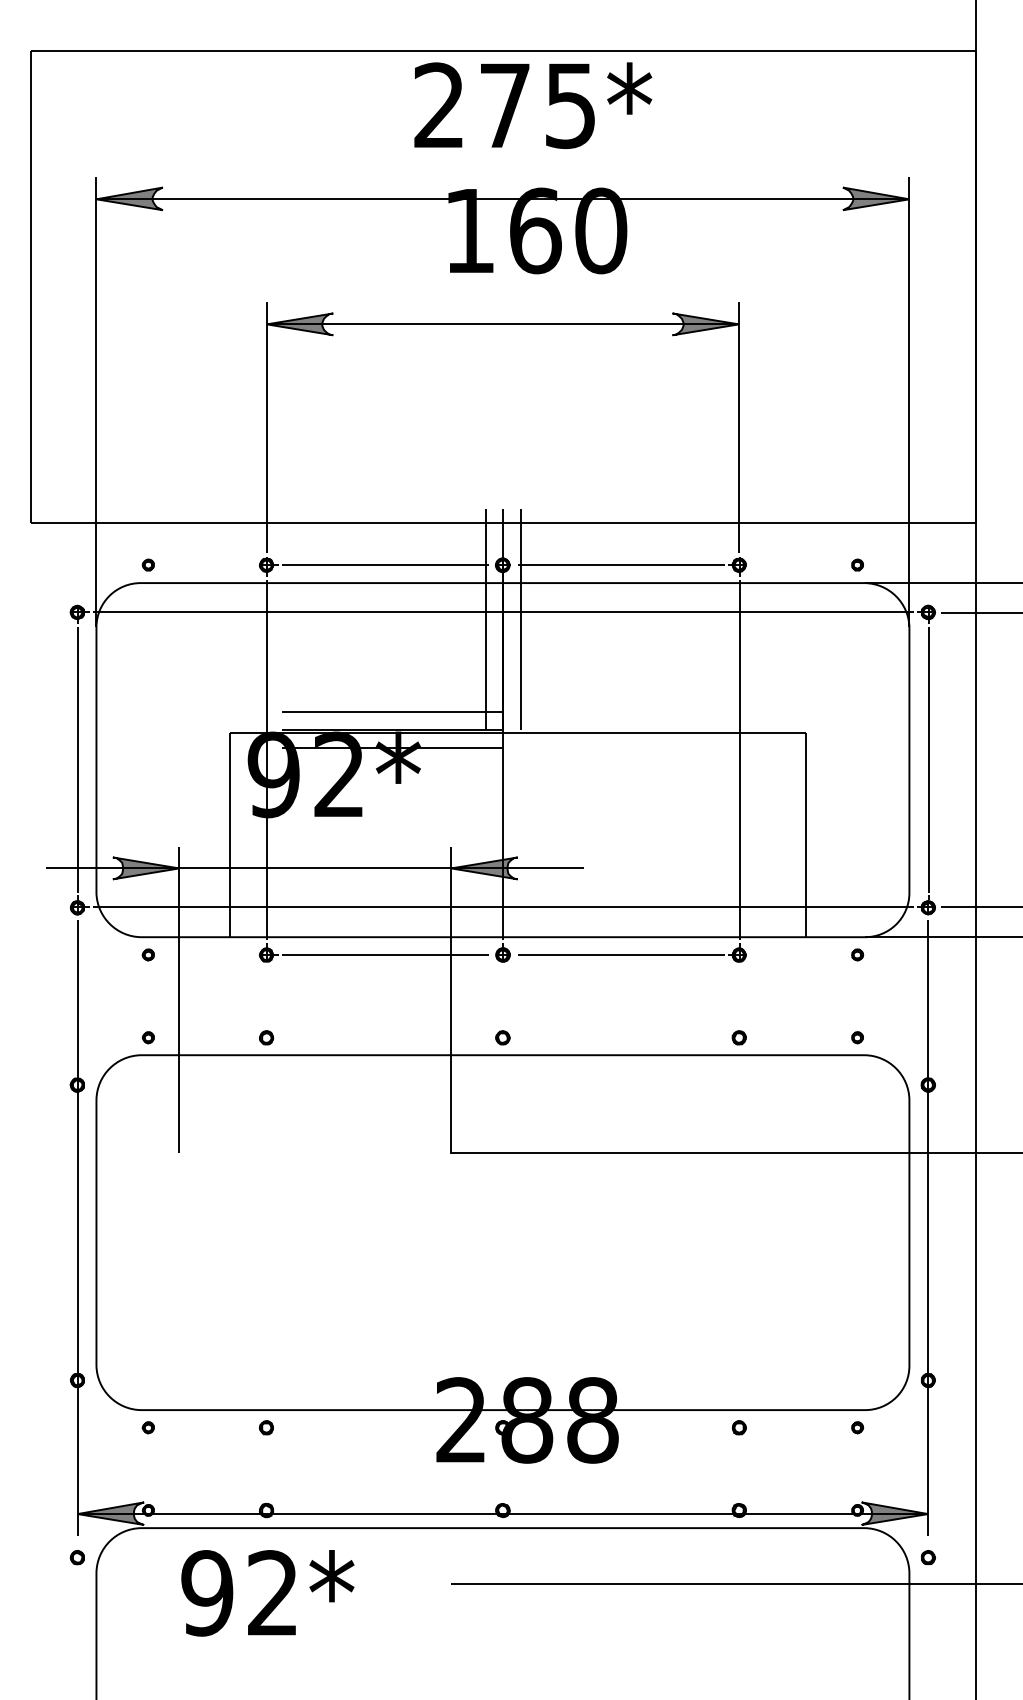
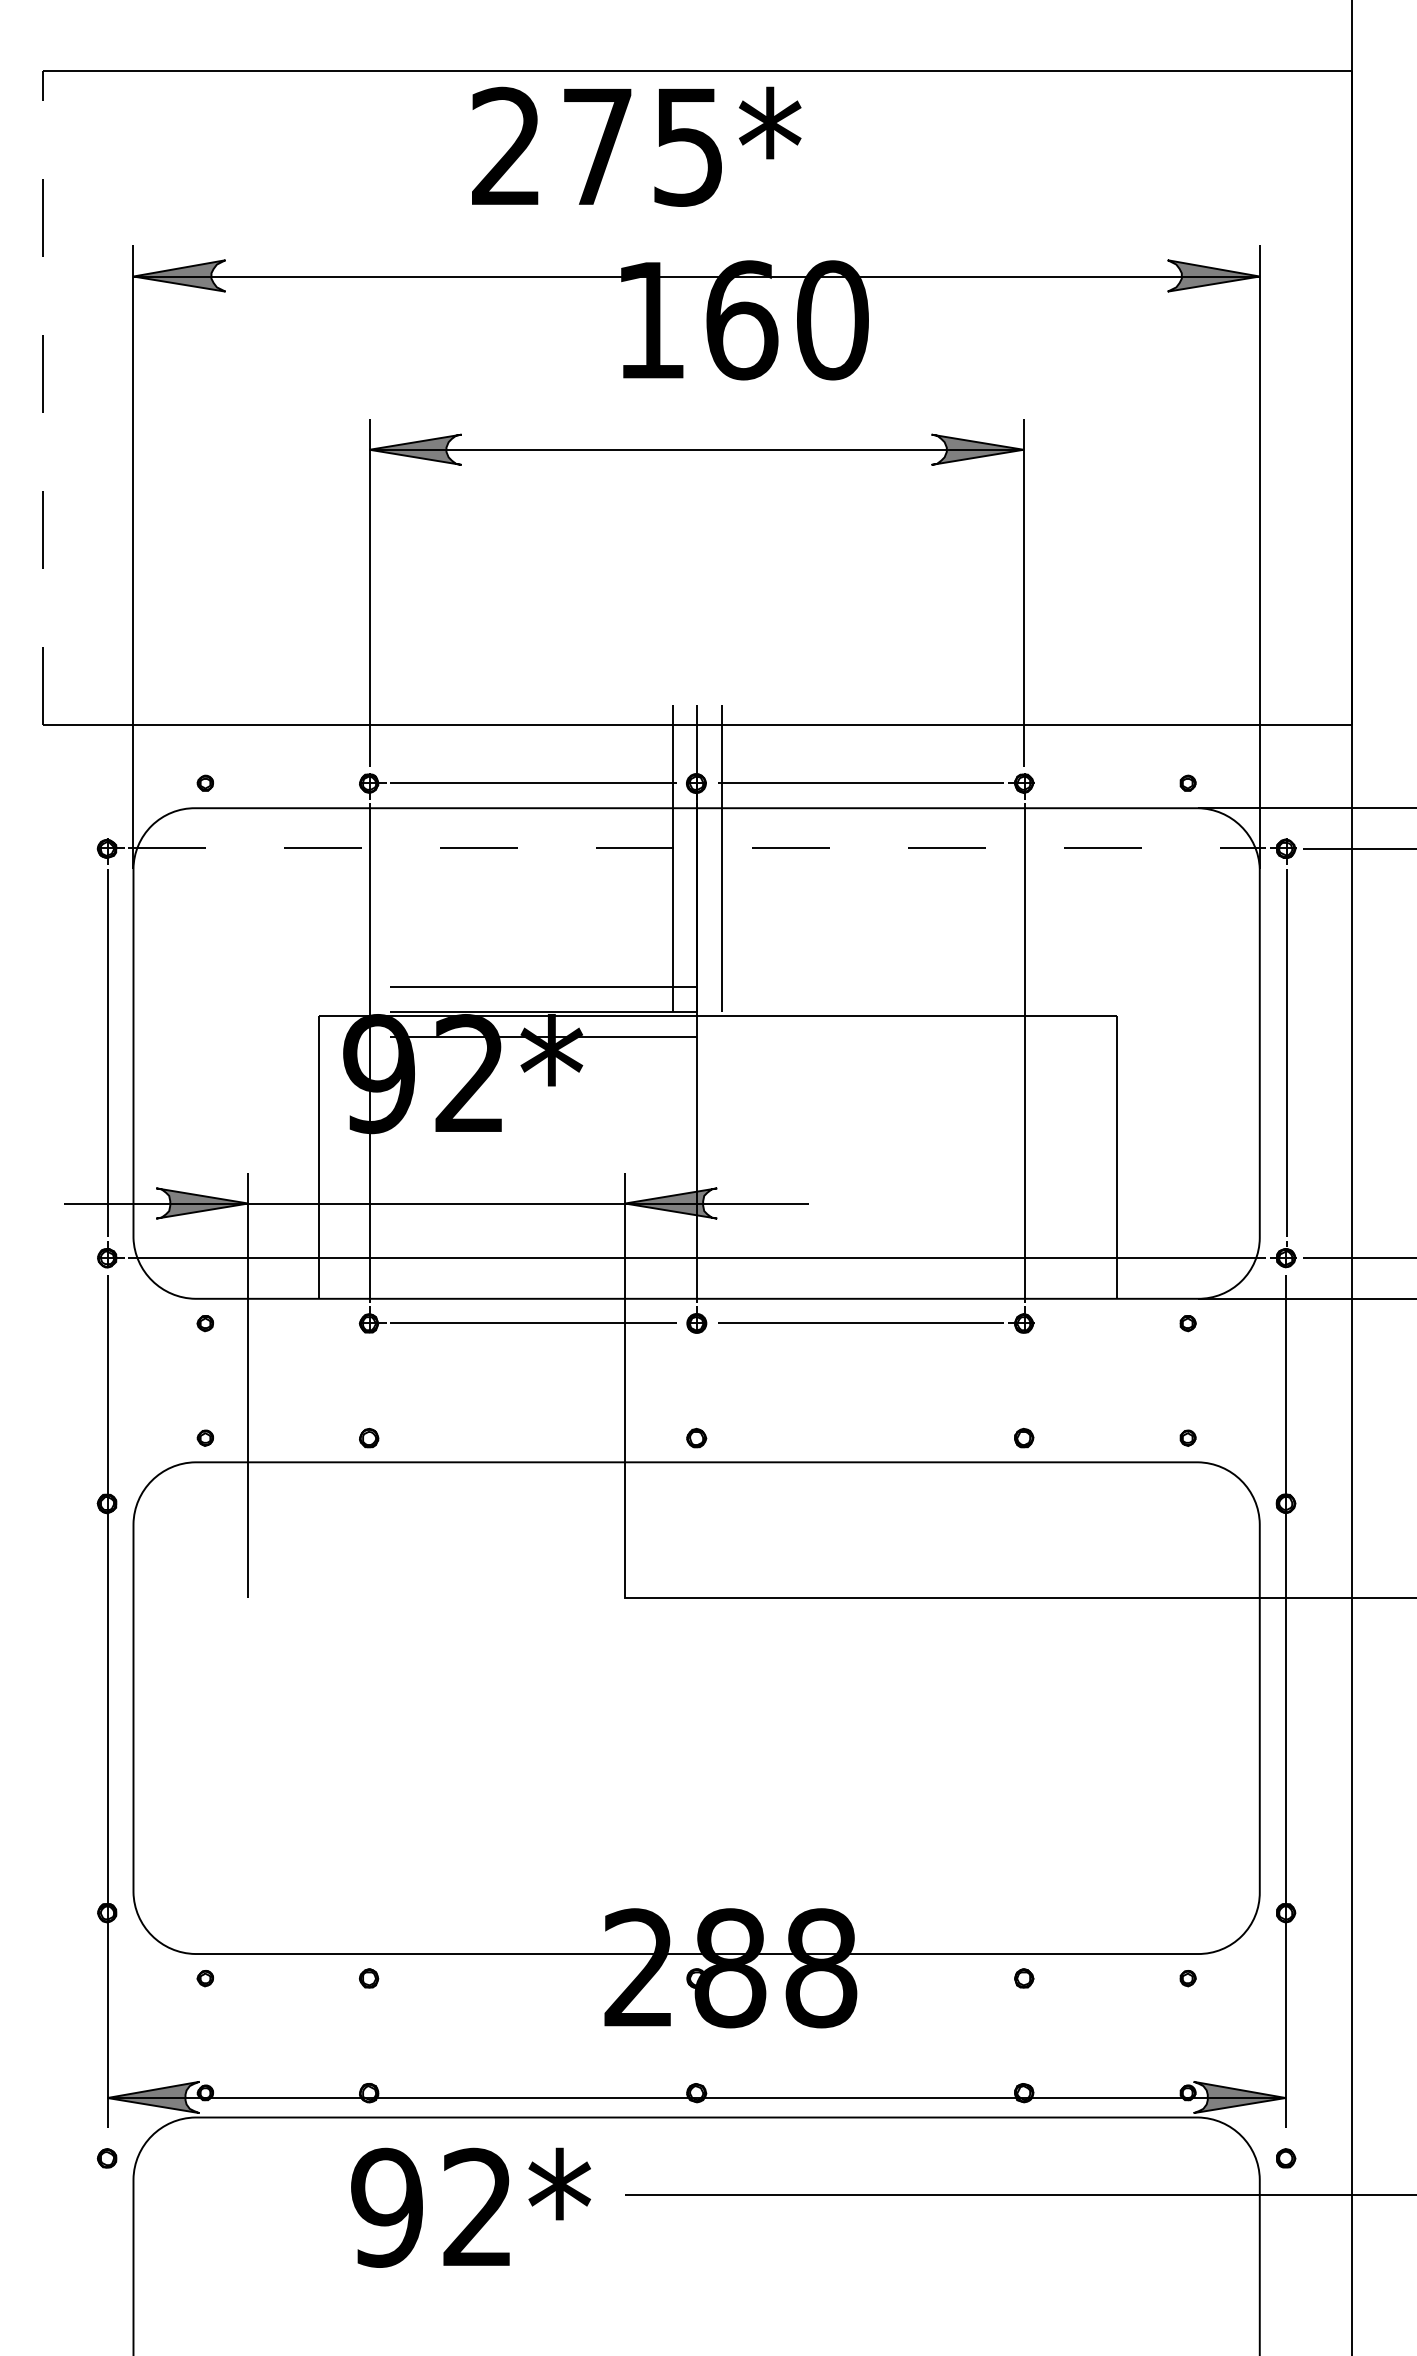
text: (533, 105) -> (636, 146), moved
line: (30, 286) -> (42, 397), solid -> dashed
line: (503, 612) -> (697, 848), solid -> dashed
text: (267, 1593) -> (470, 2207), moved

